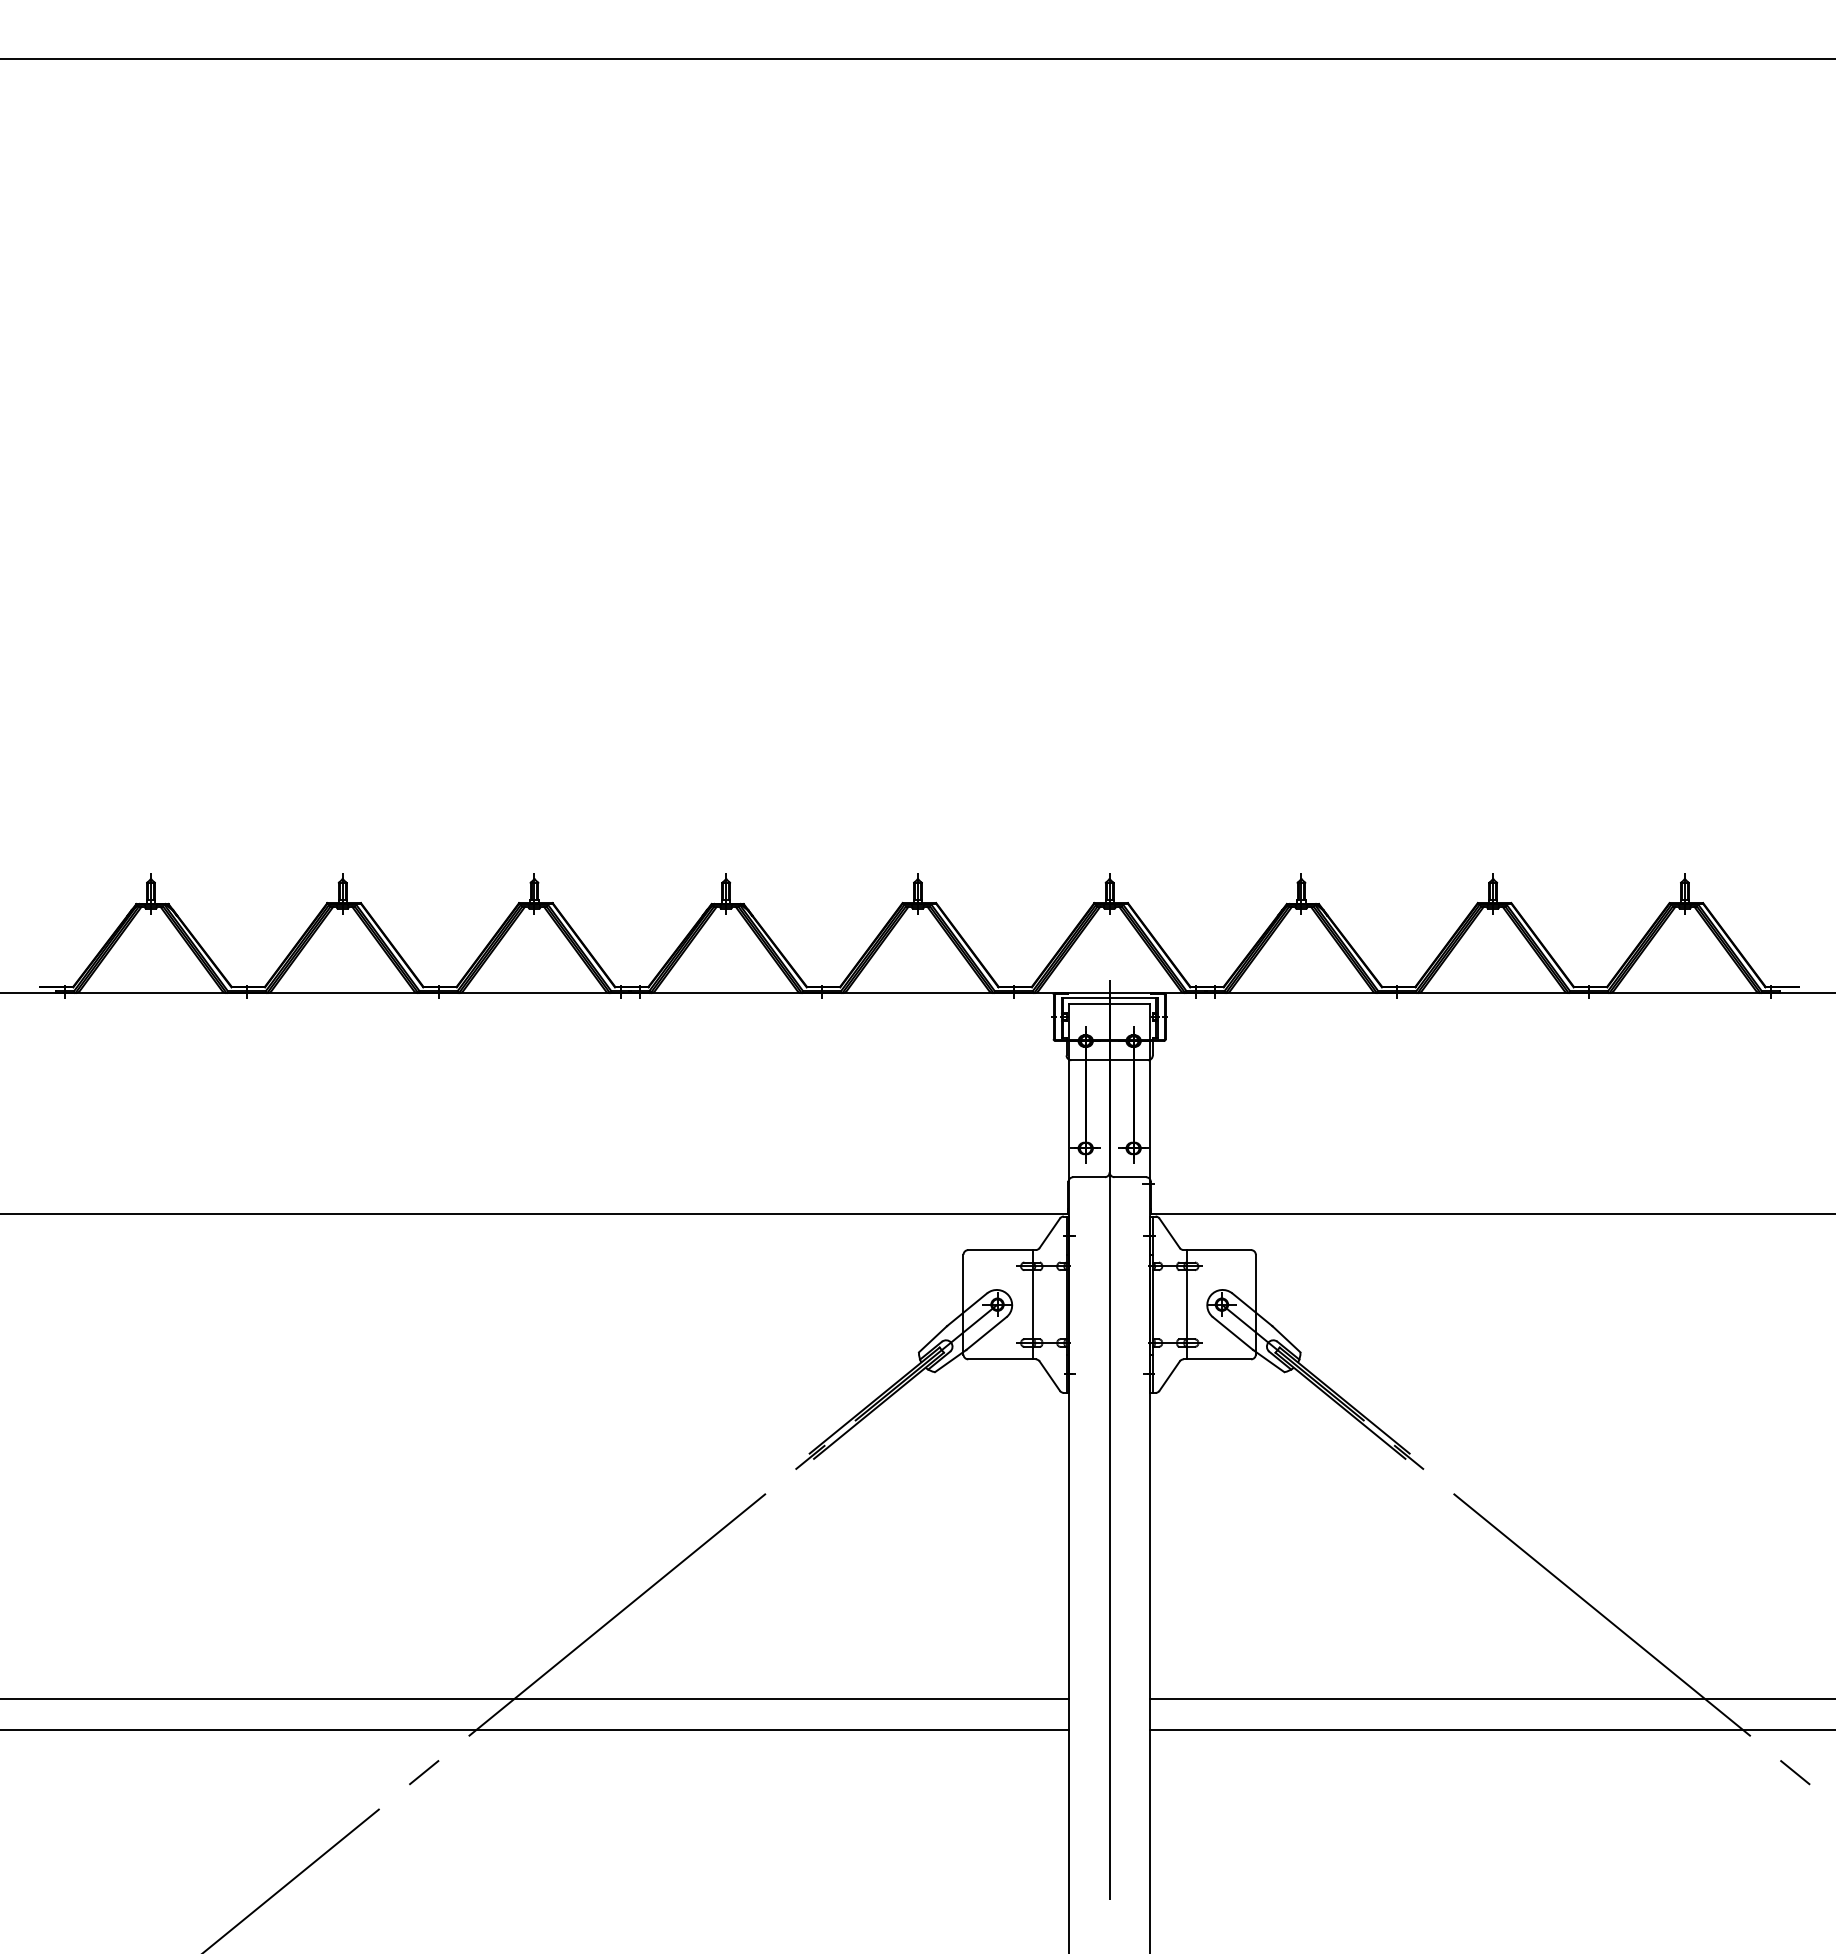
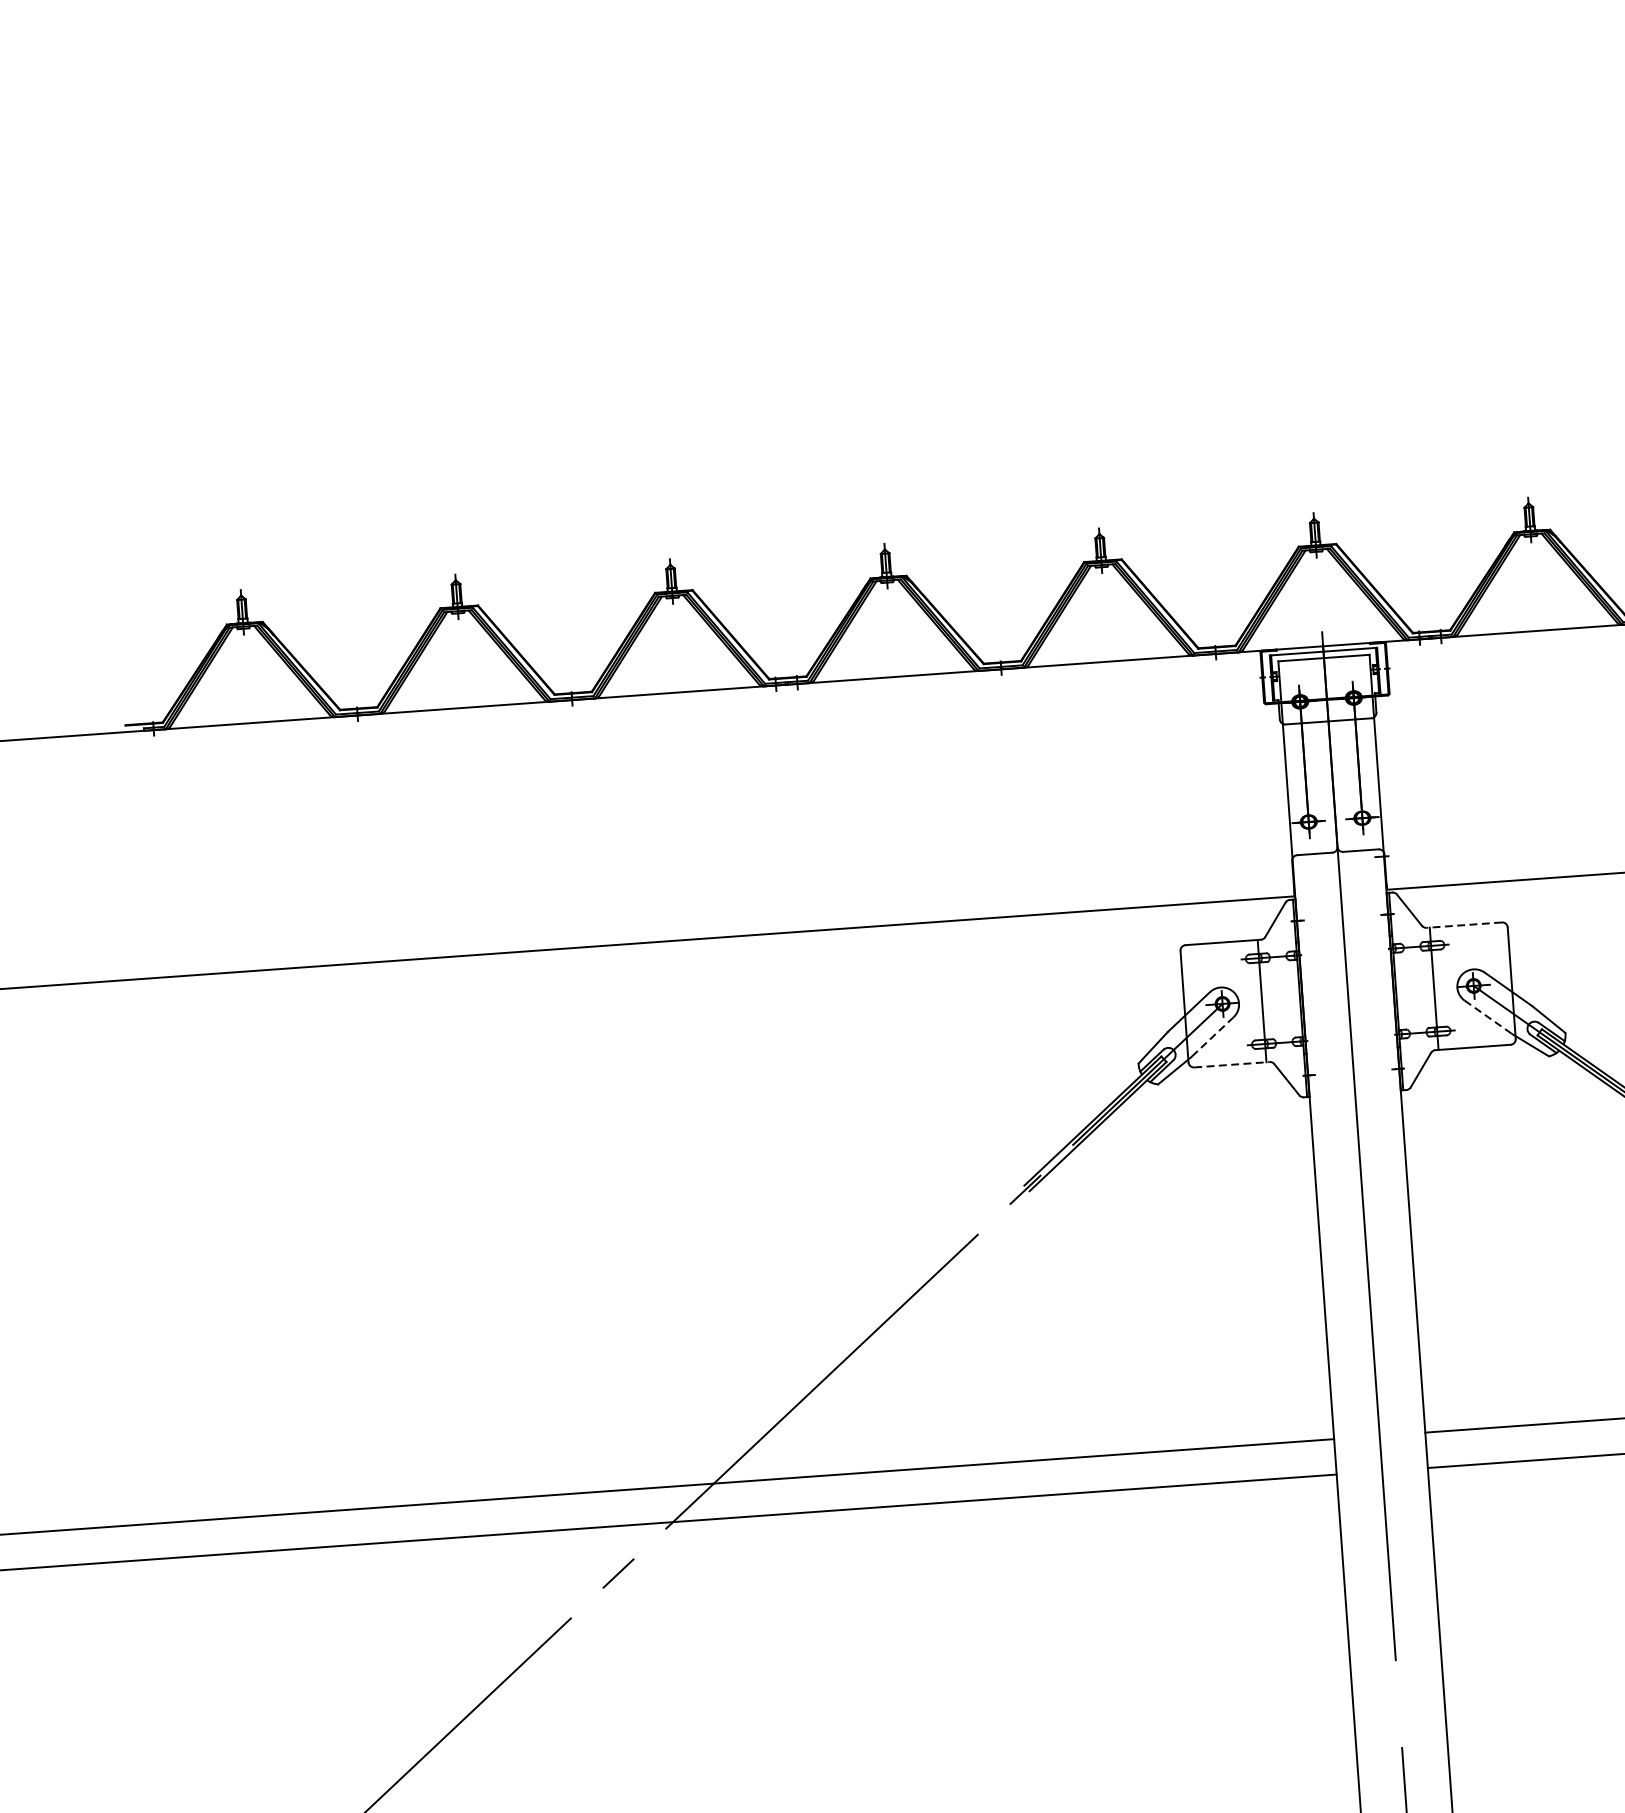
line: (1217, 1250) -> (1464, 925), solid -> dashed
line: (986, 1333) -> (1212, 1037), solid -> dashed
line: (1233, 1333) -> (1488, 1017), solid -> dashed
line: (1002, 1359) -> (1232, 1064), solid -> dashed

